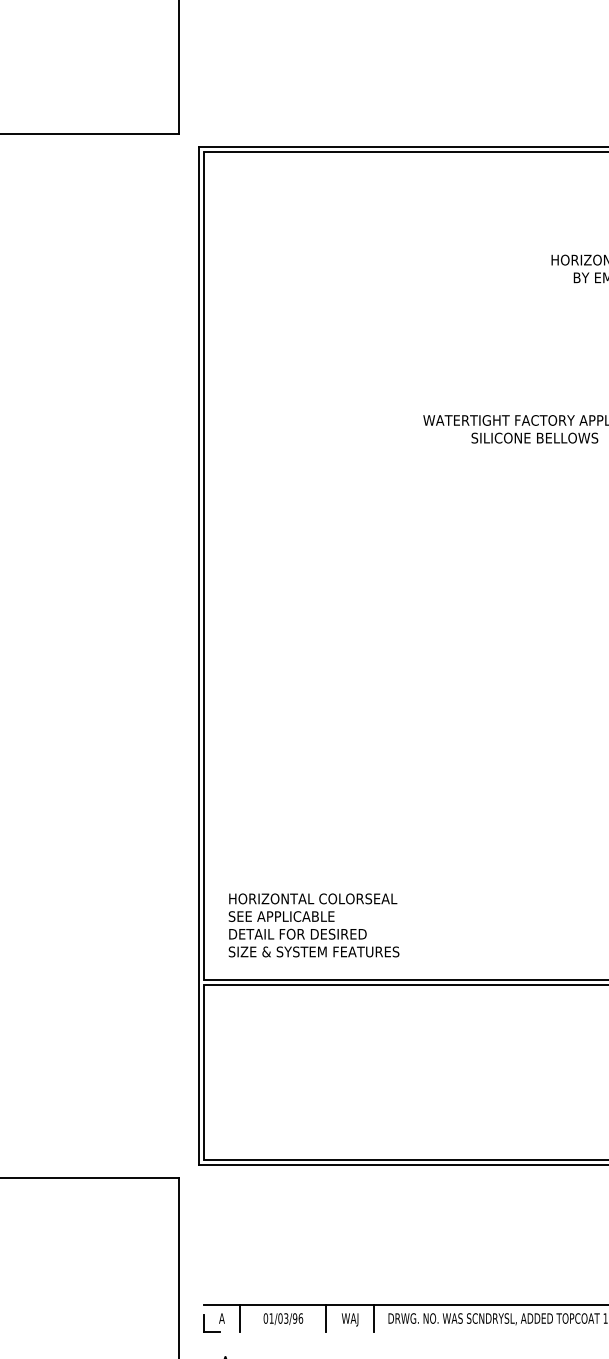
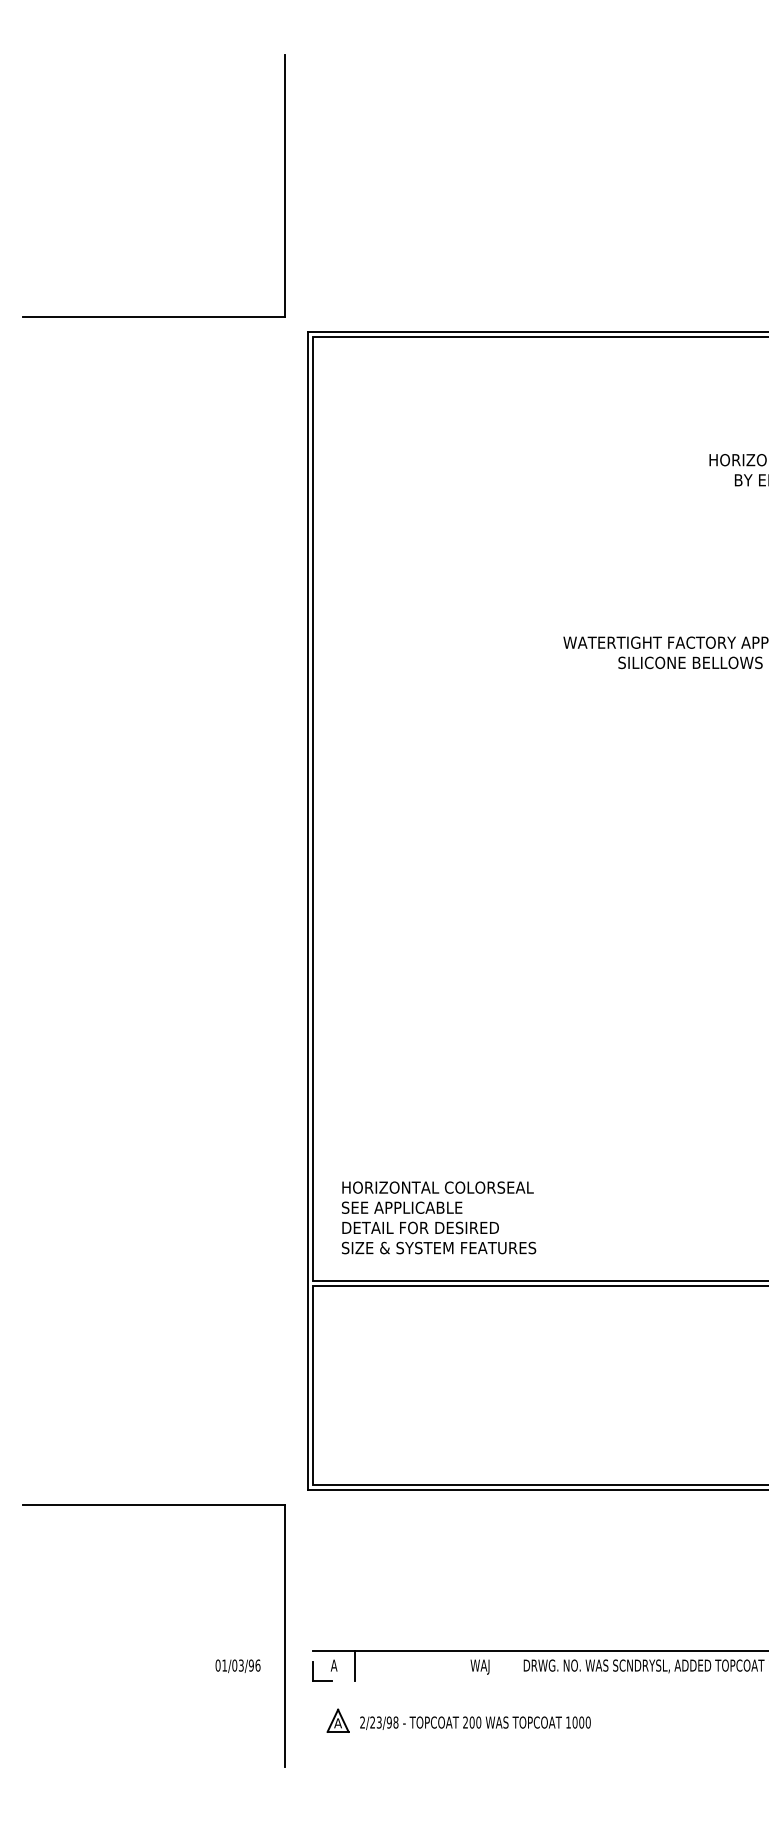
text: (282, 1318) -> (237, 1665), moved
line: (325, 1318) -> (452, 1665), removed
line: (374, 1318) -> (507, 1665), removed

